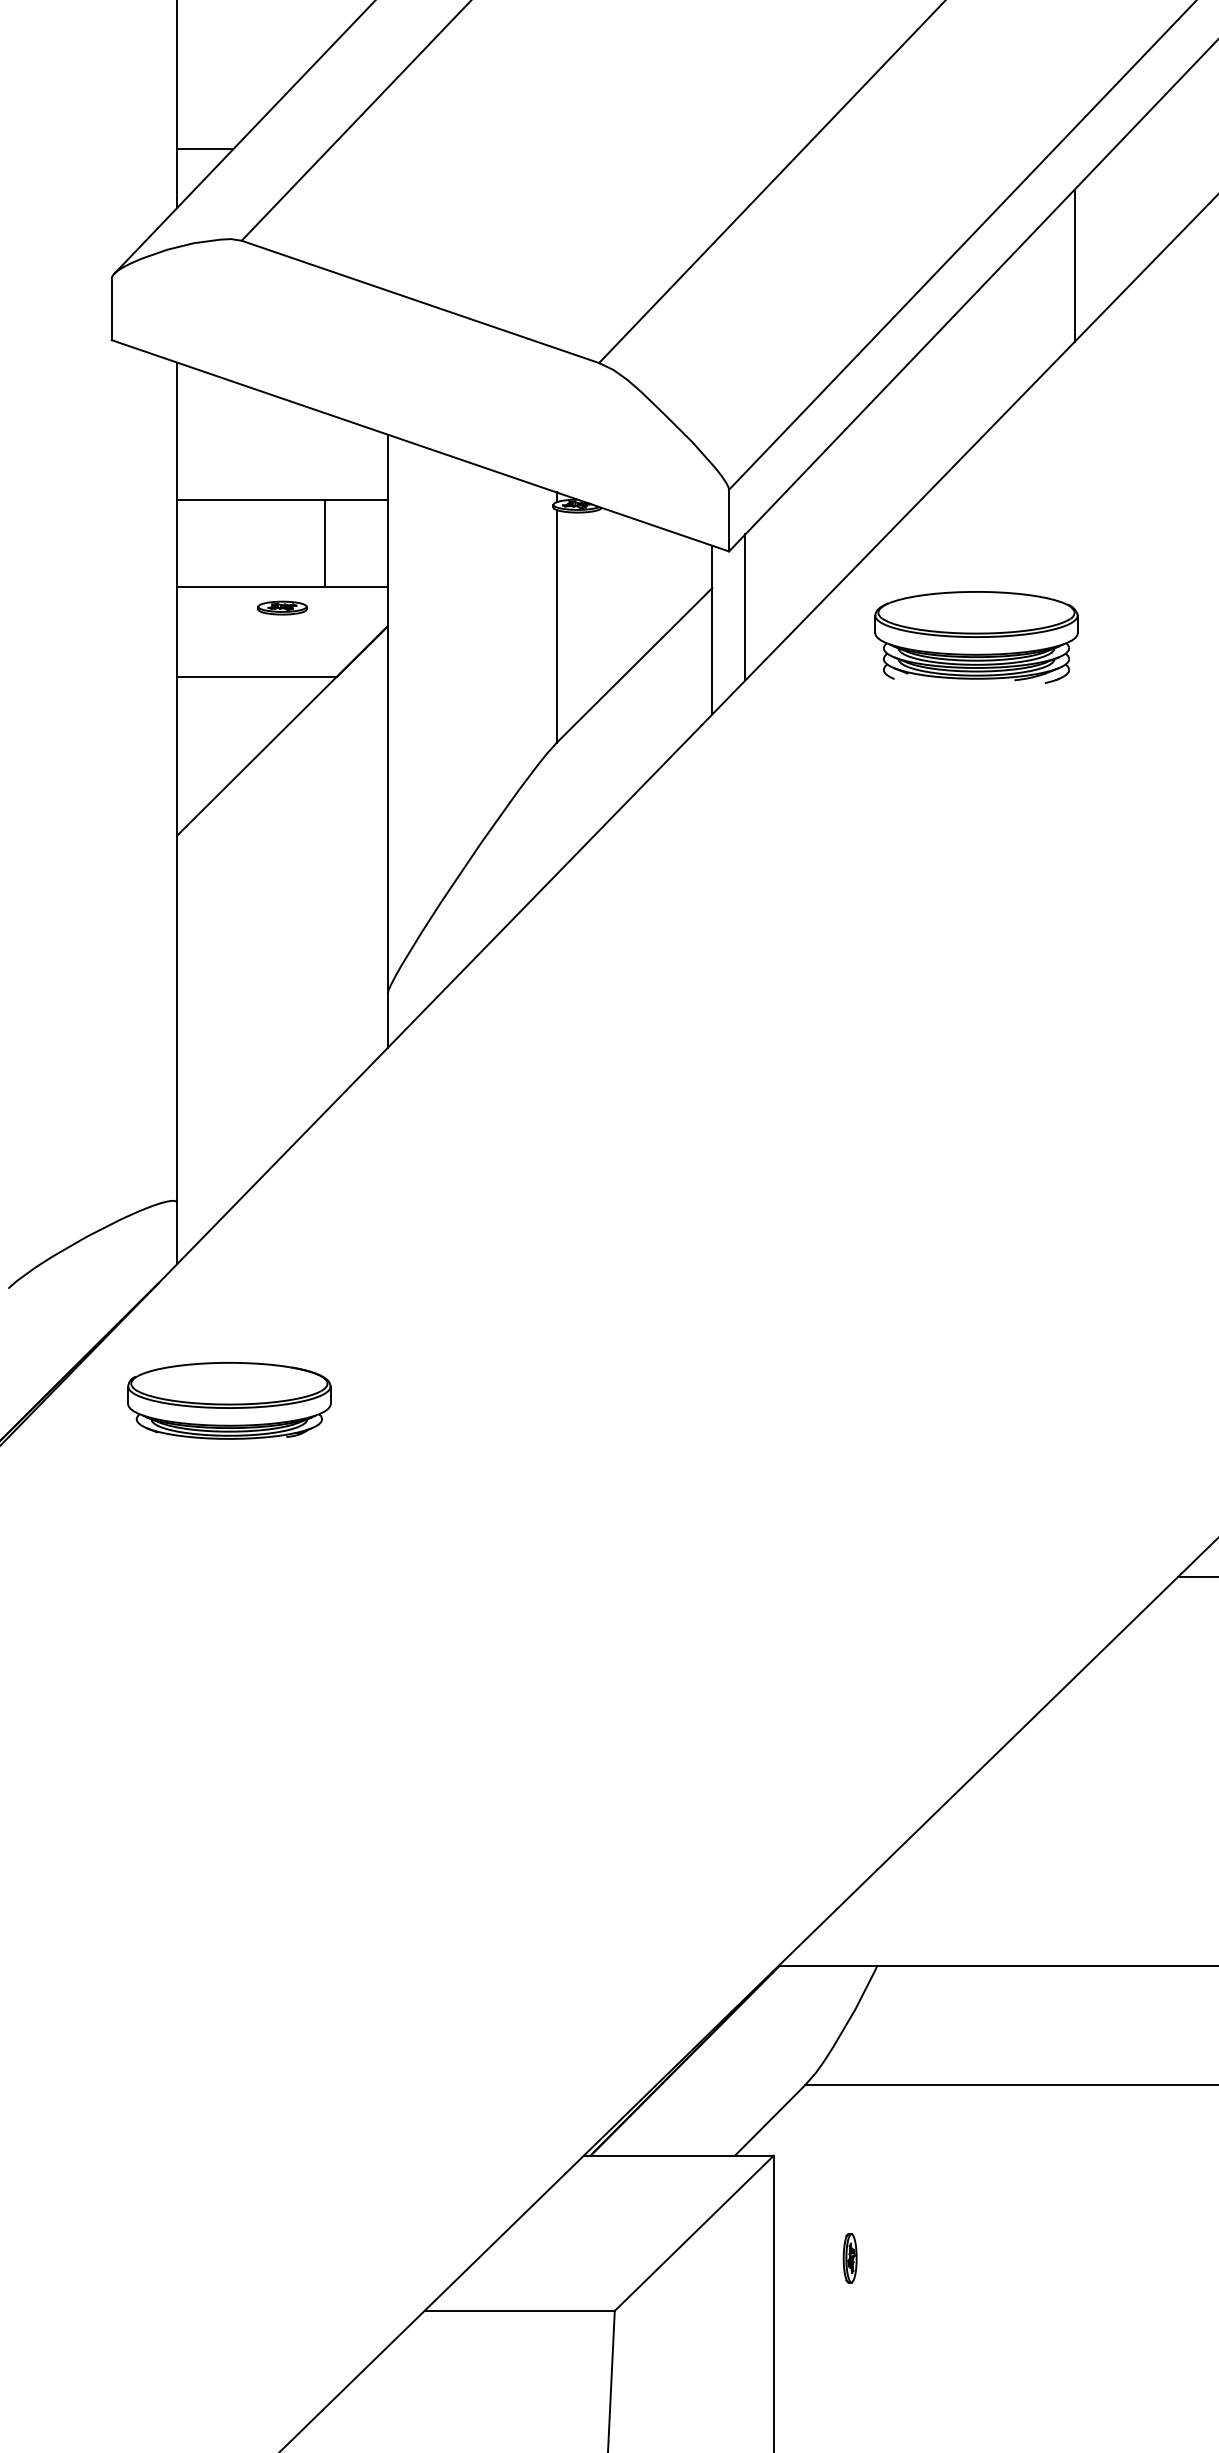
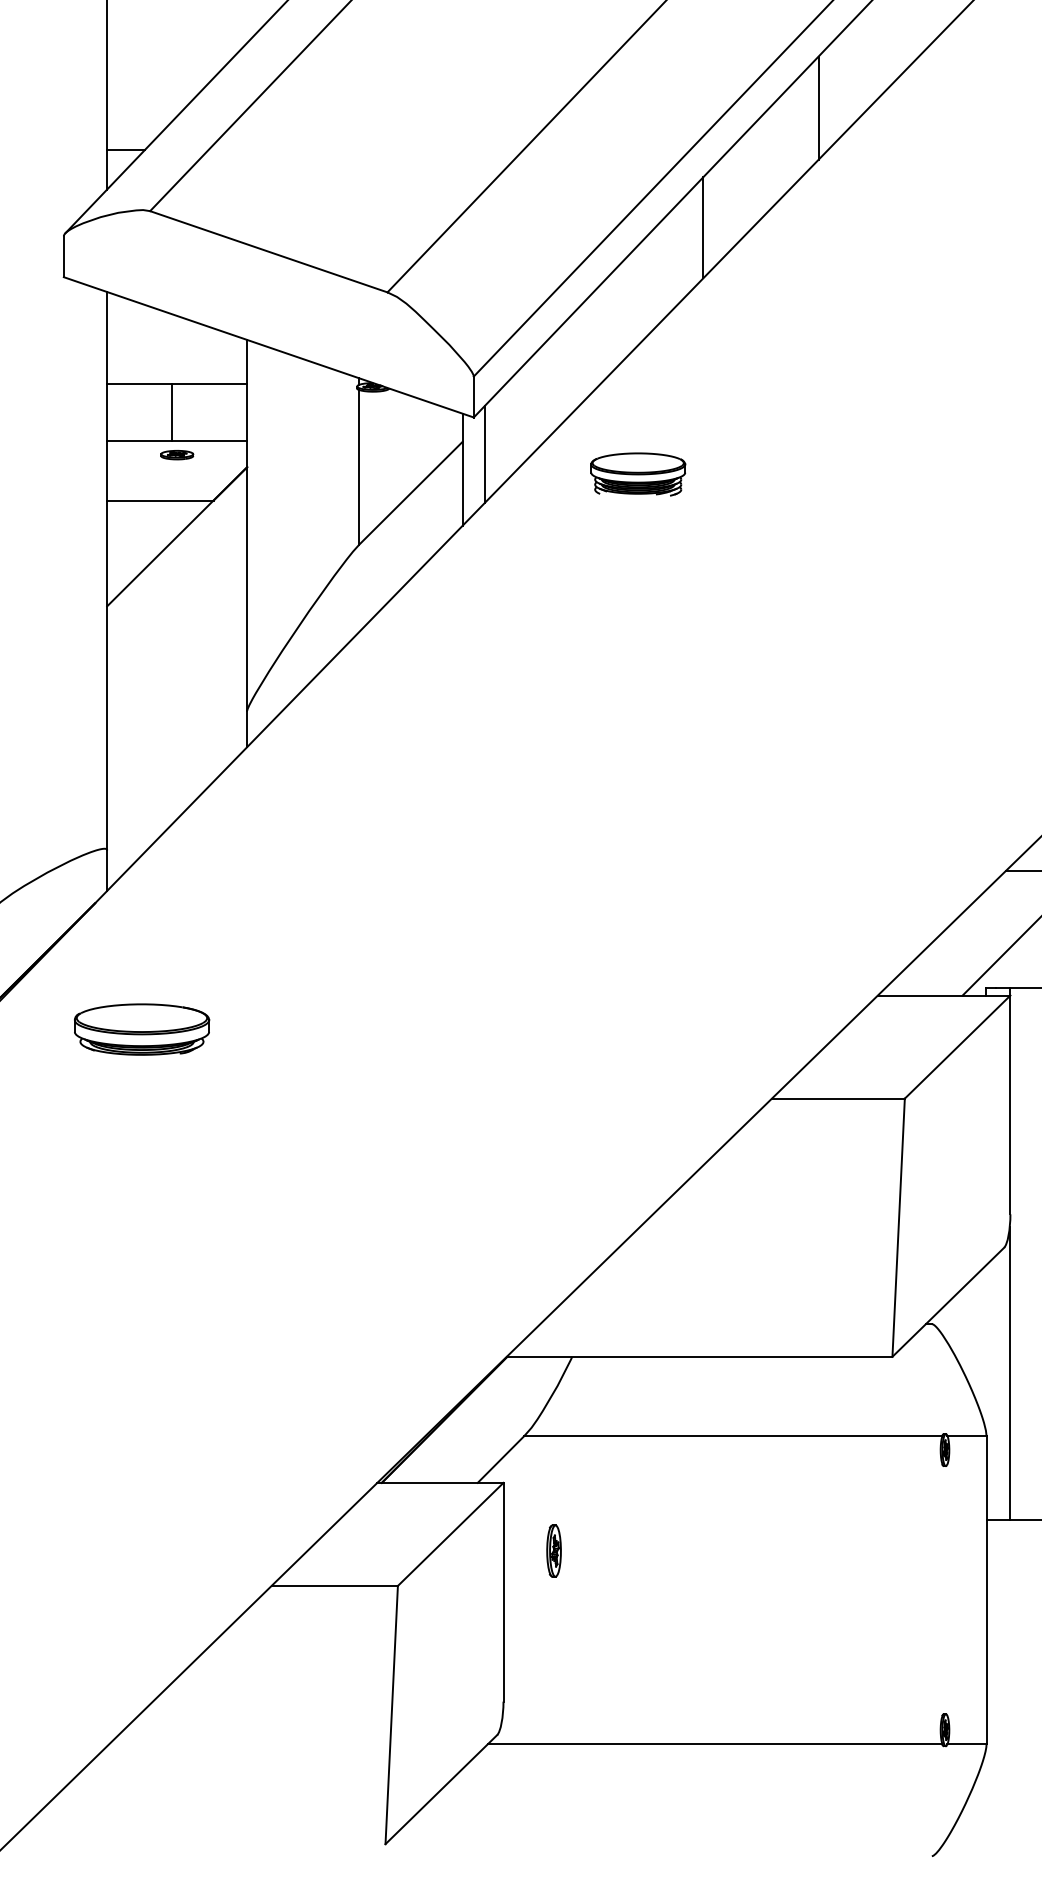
line: (325, 543) -> (172, 412), moved
part: (977, 637) -> (638, 474), size x0.7
part: (230, 1400) -> (142, 1029), moved
part: (850, 2257) -> (554, 1550), size x1.6

